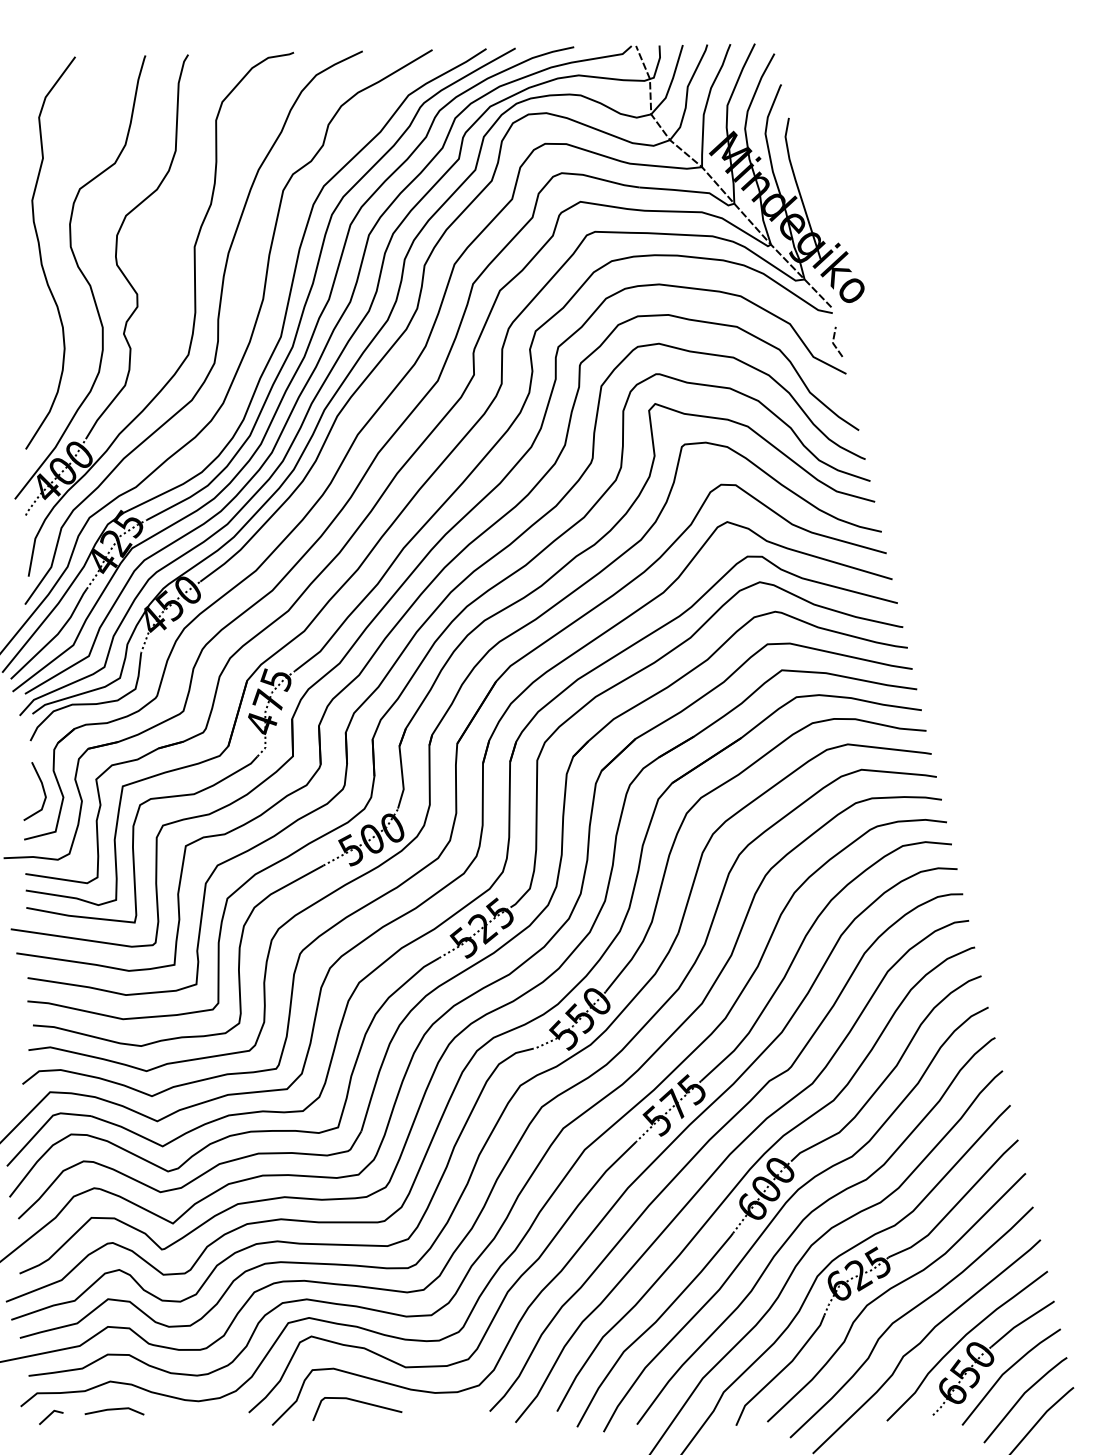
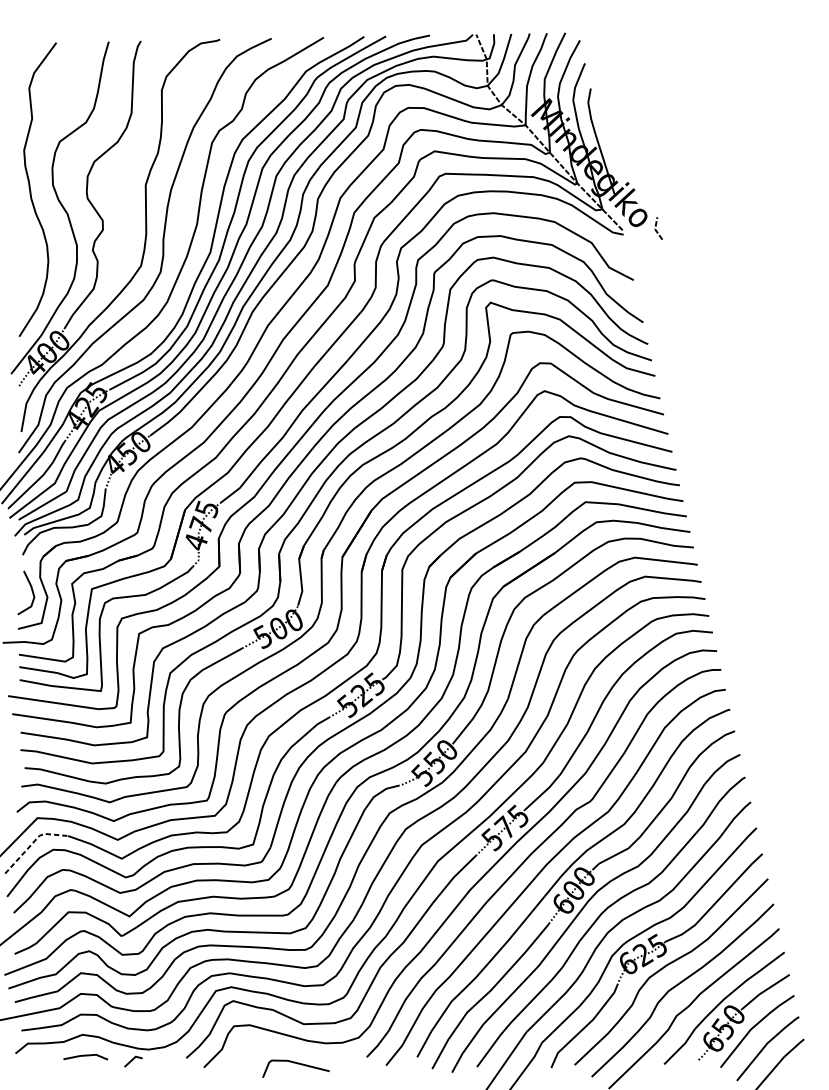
line: (834, 339) -> (656, 226), moved
line: (43, 1125) -> (32, 843), solid -> dashed
line: (358, 1402) -> (296, 1063), moved
line: (50, 1415) -> (132, 1060), moved

